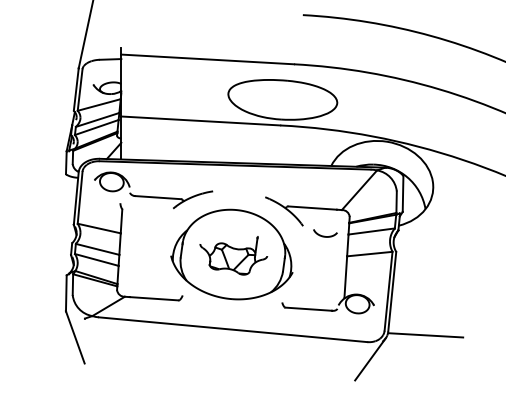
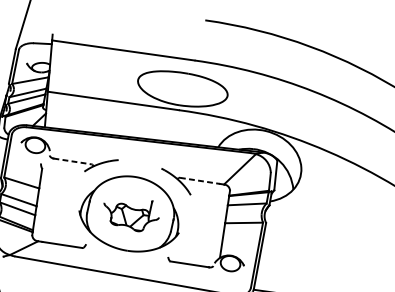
line: (158, 197) -> (72, 161), solid -> dashed
line: (313, 208) -> (200, 181), solid -> dashed
curve: (324, 235) -> (207, 204), removed

